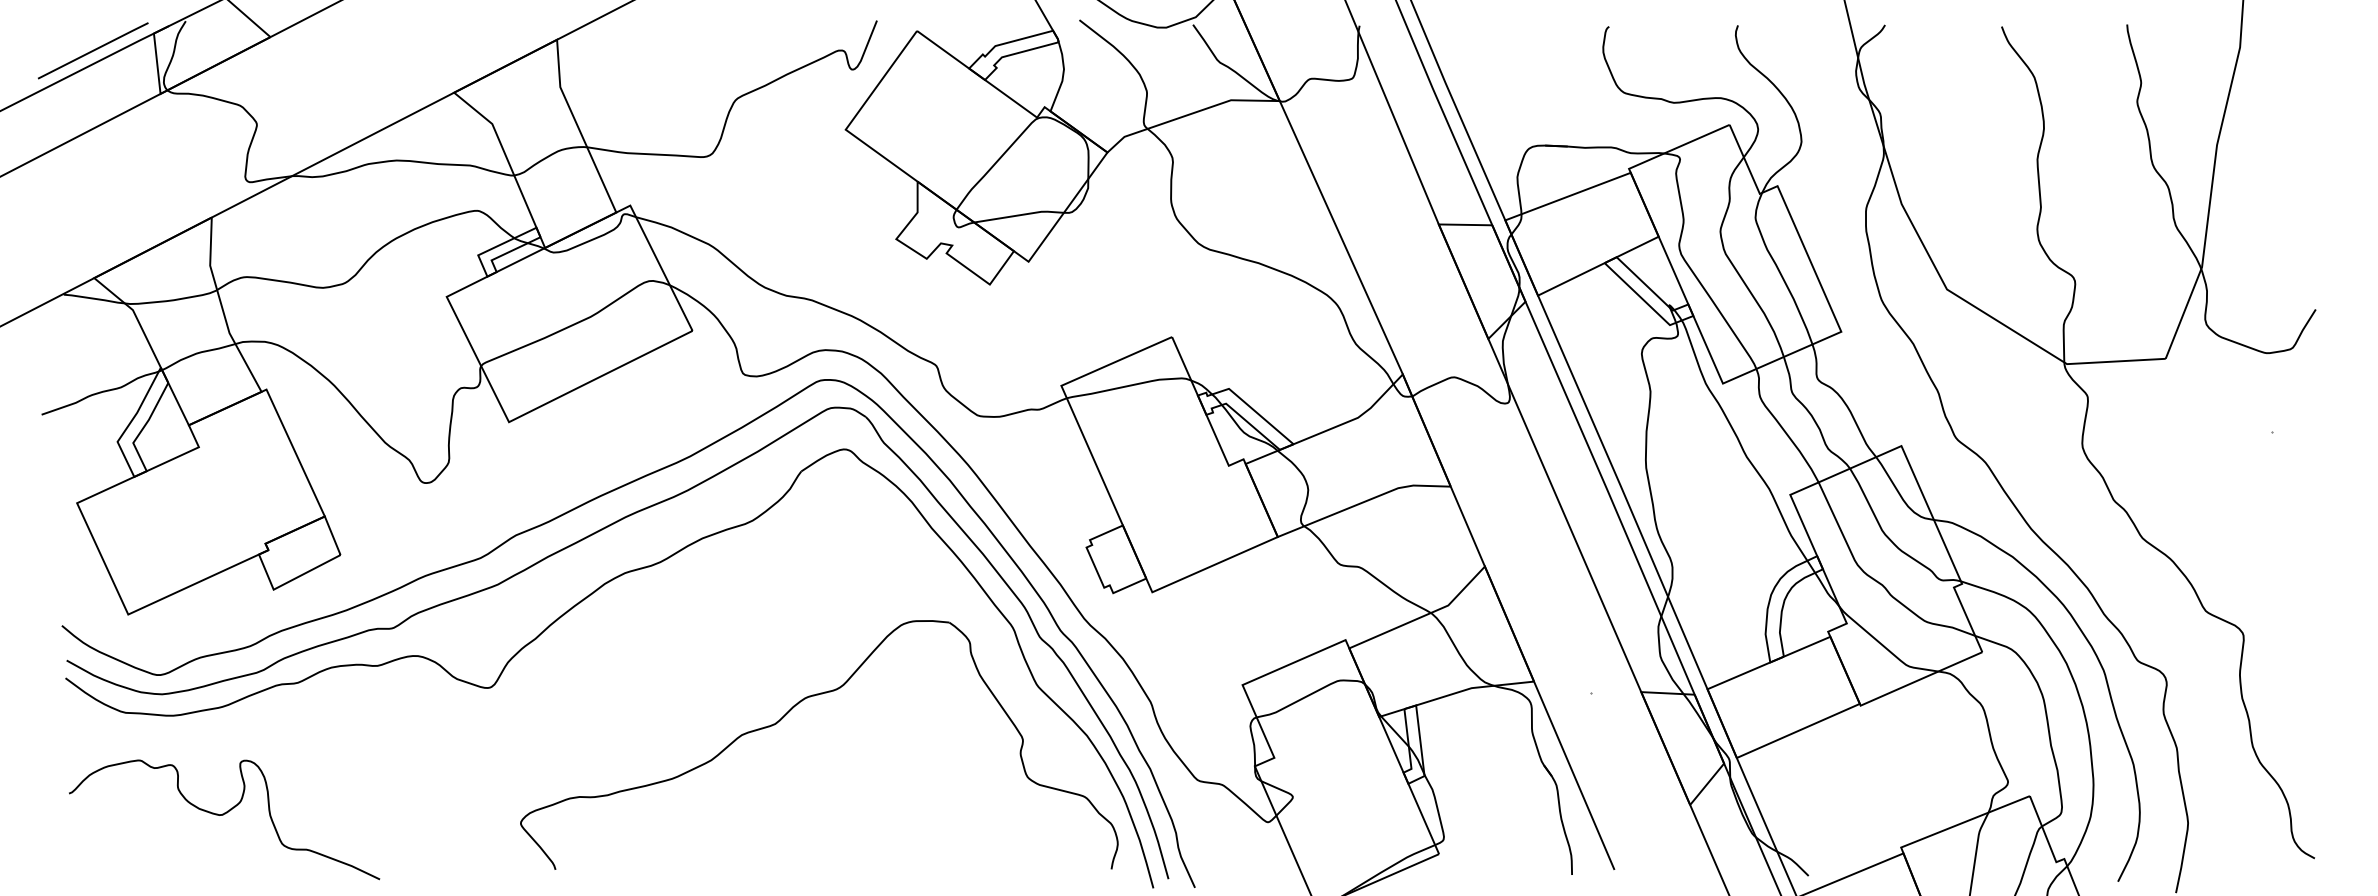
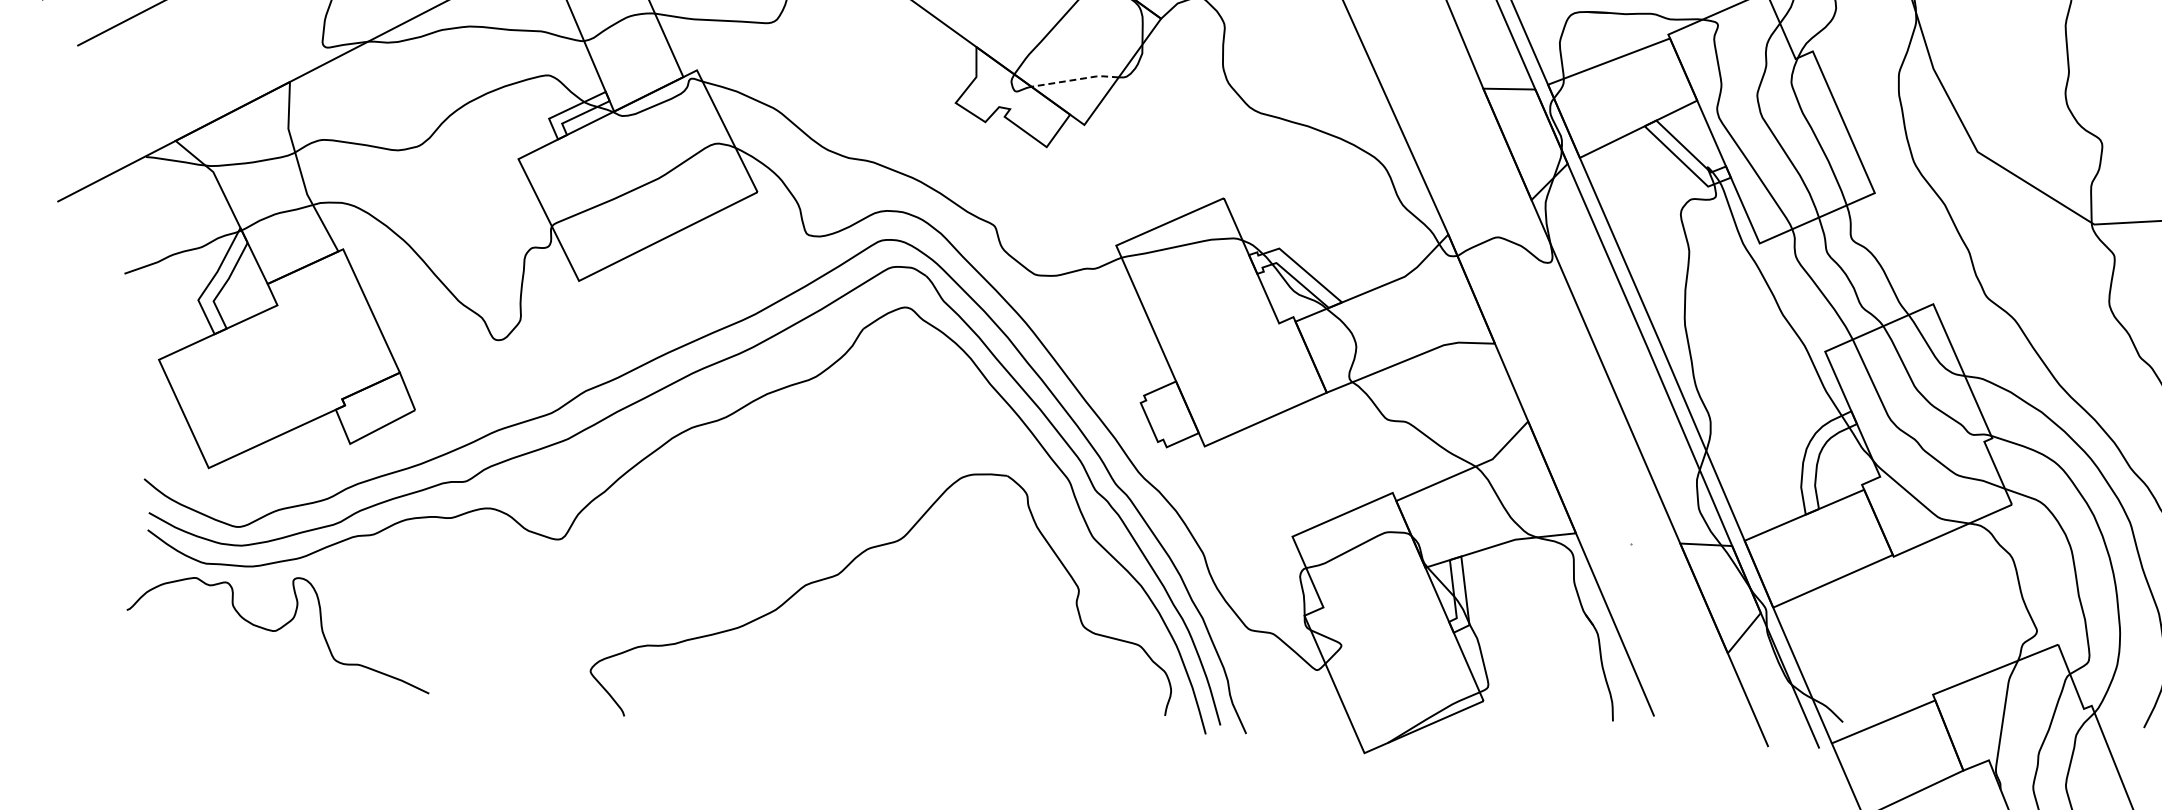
line: (1020, 215) -> (1076, 79), solid -> dashed
curve: (223, 815) -> (277, 631), moved

